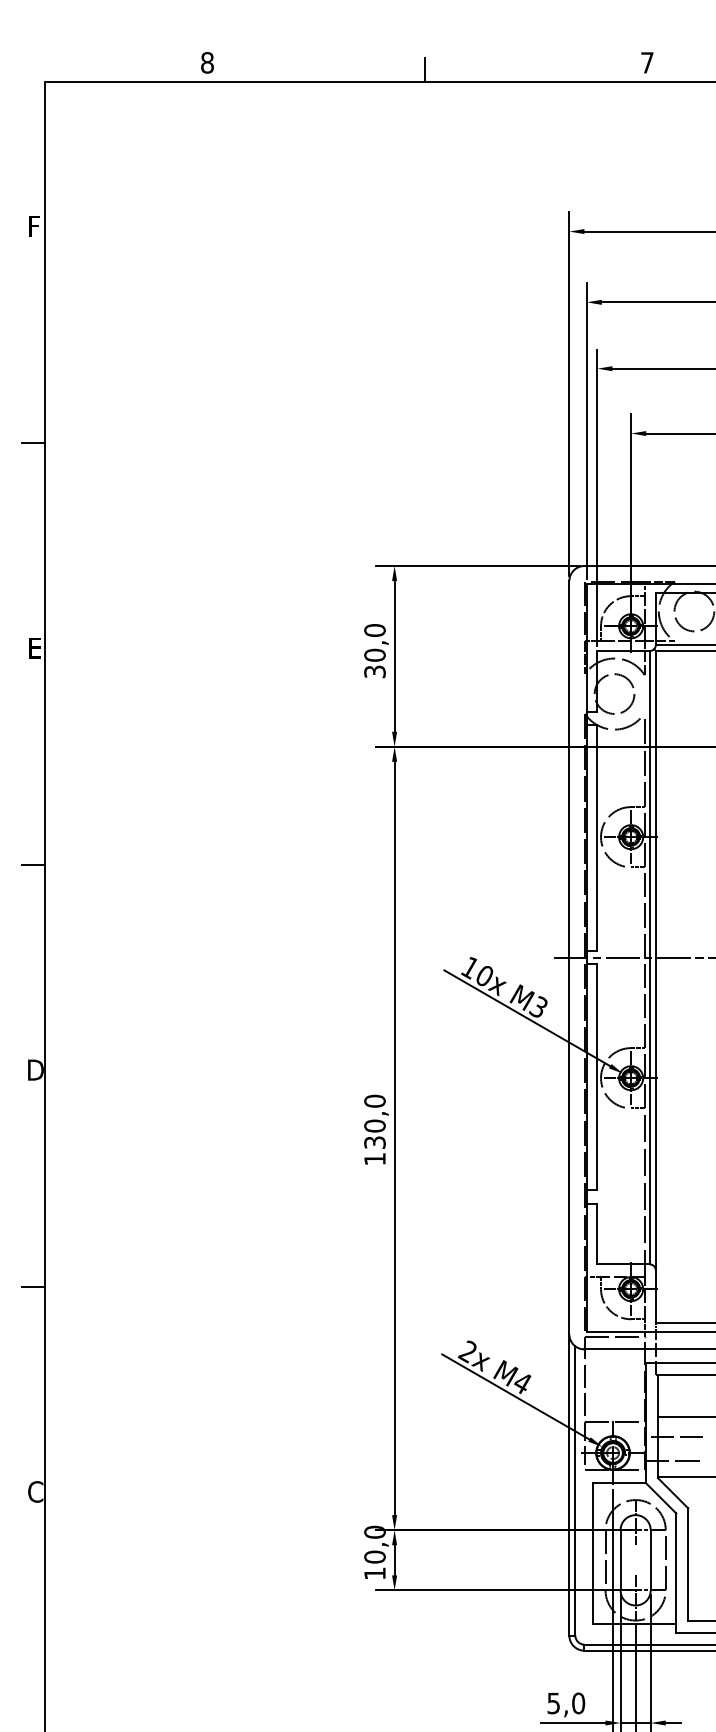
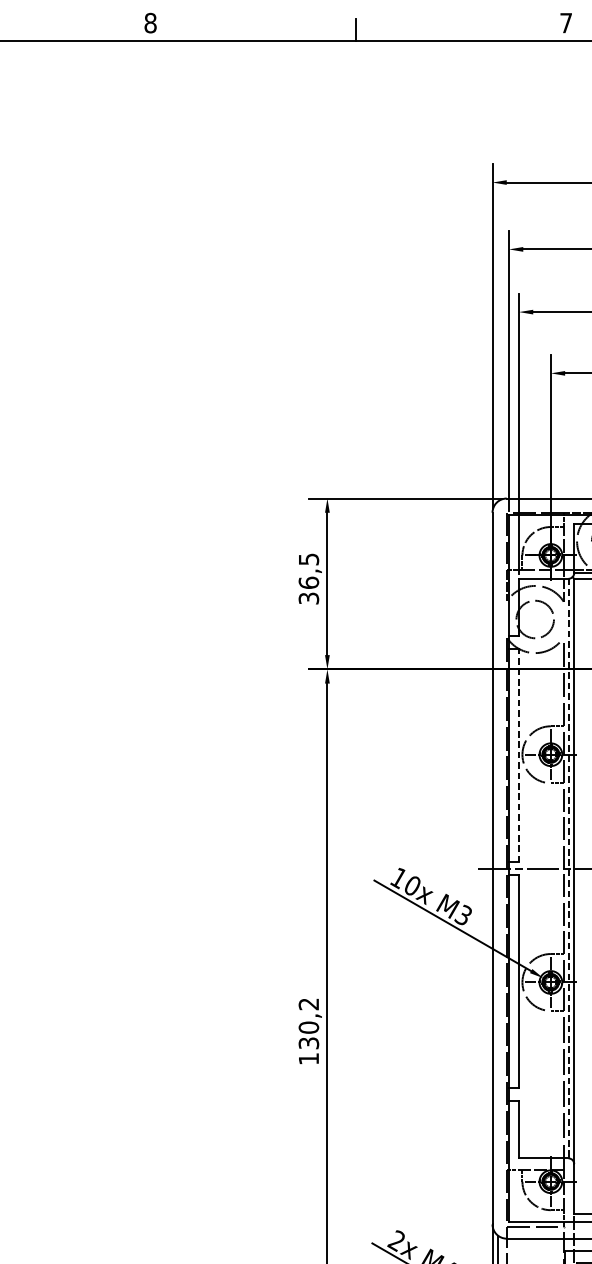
text: (374, 642) -> (308, 570), 30,0 -> 36,5
line: (597, 838) -> (519, 755), solid -> dashed
line: (649, 957) -> (568, 868), solid -> dashed
text: (374, 1100) -> (308, 1003), 130,0 -> 130,2

